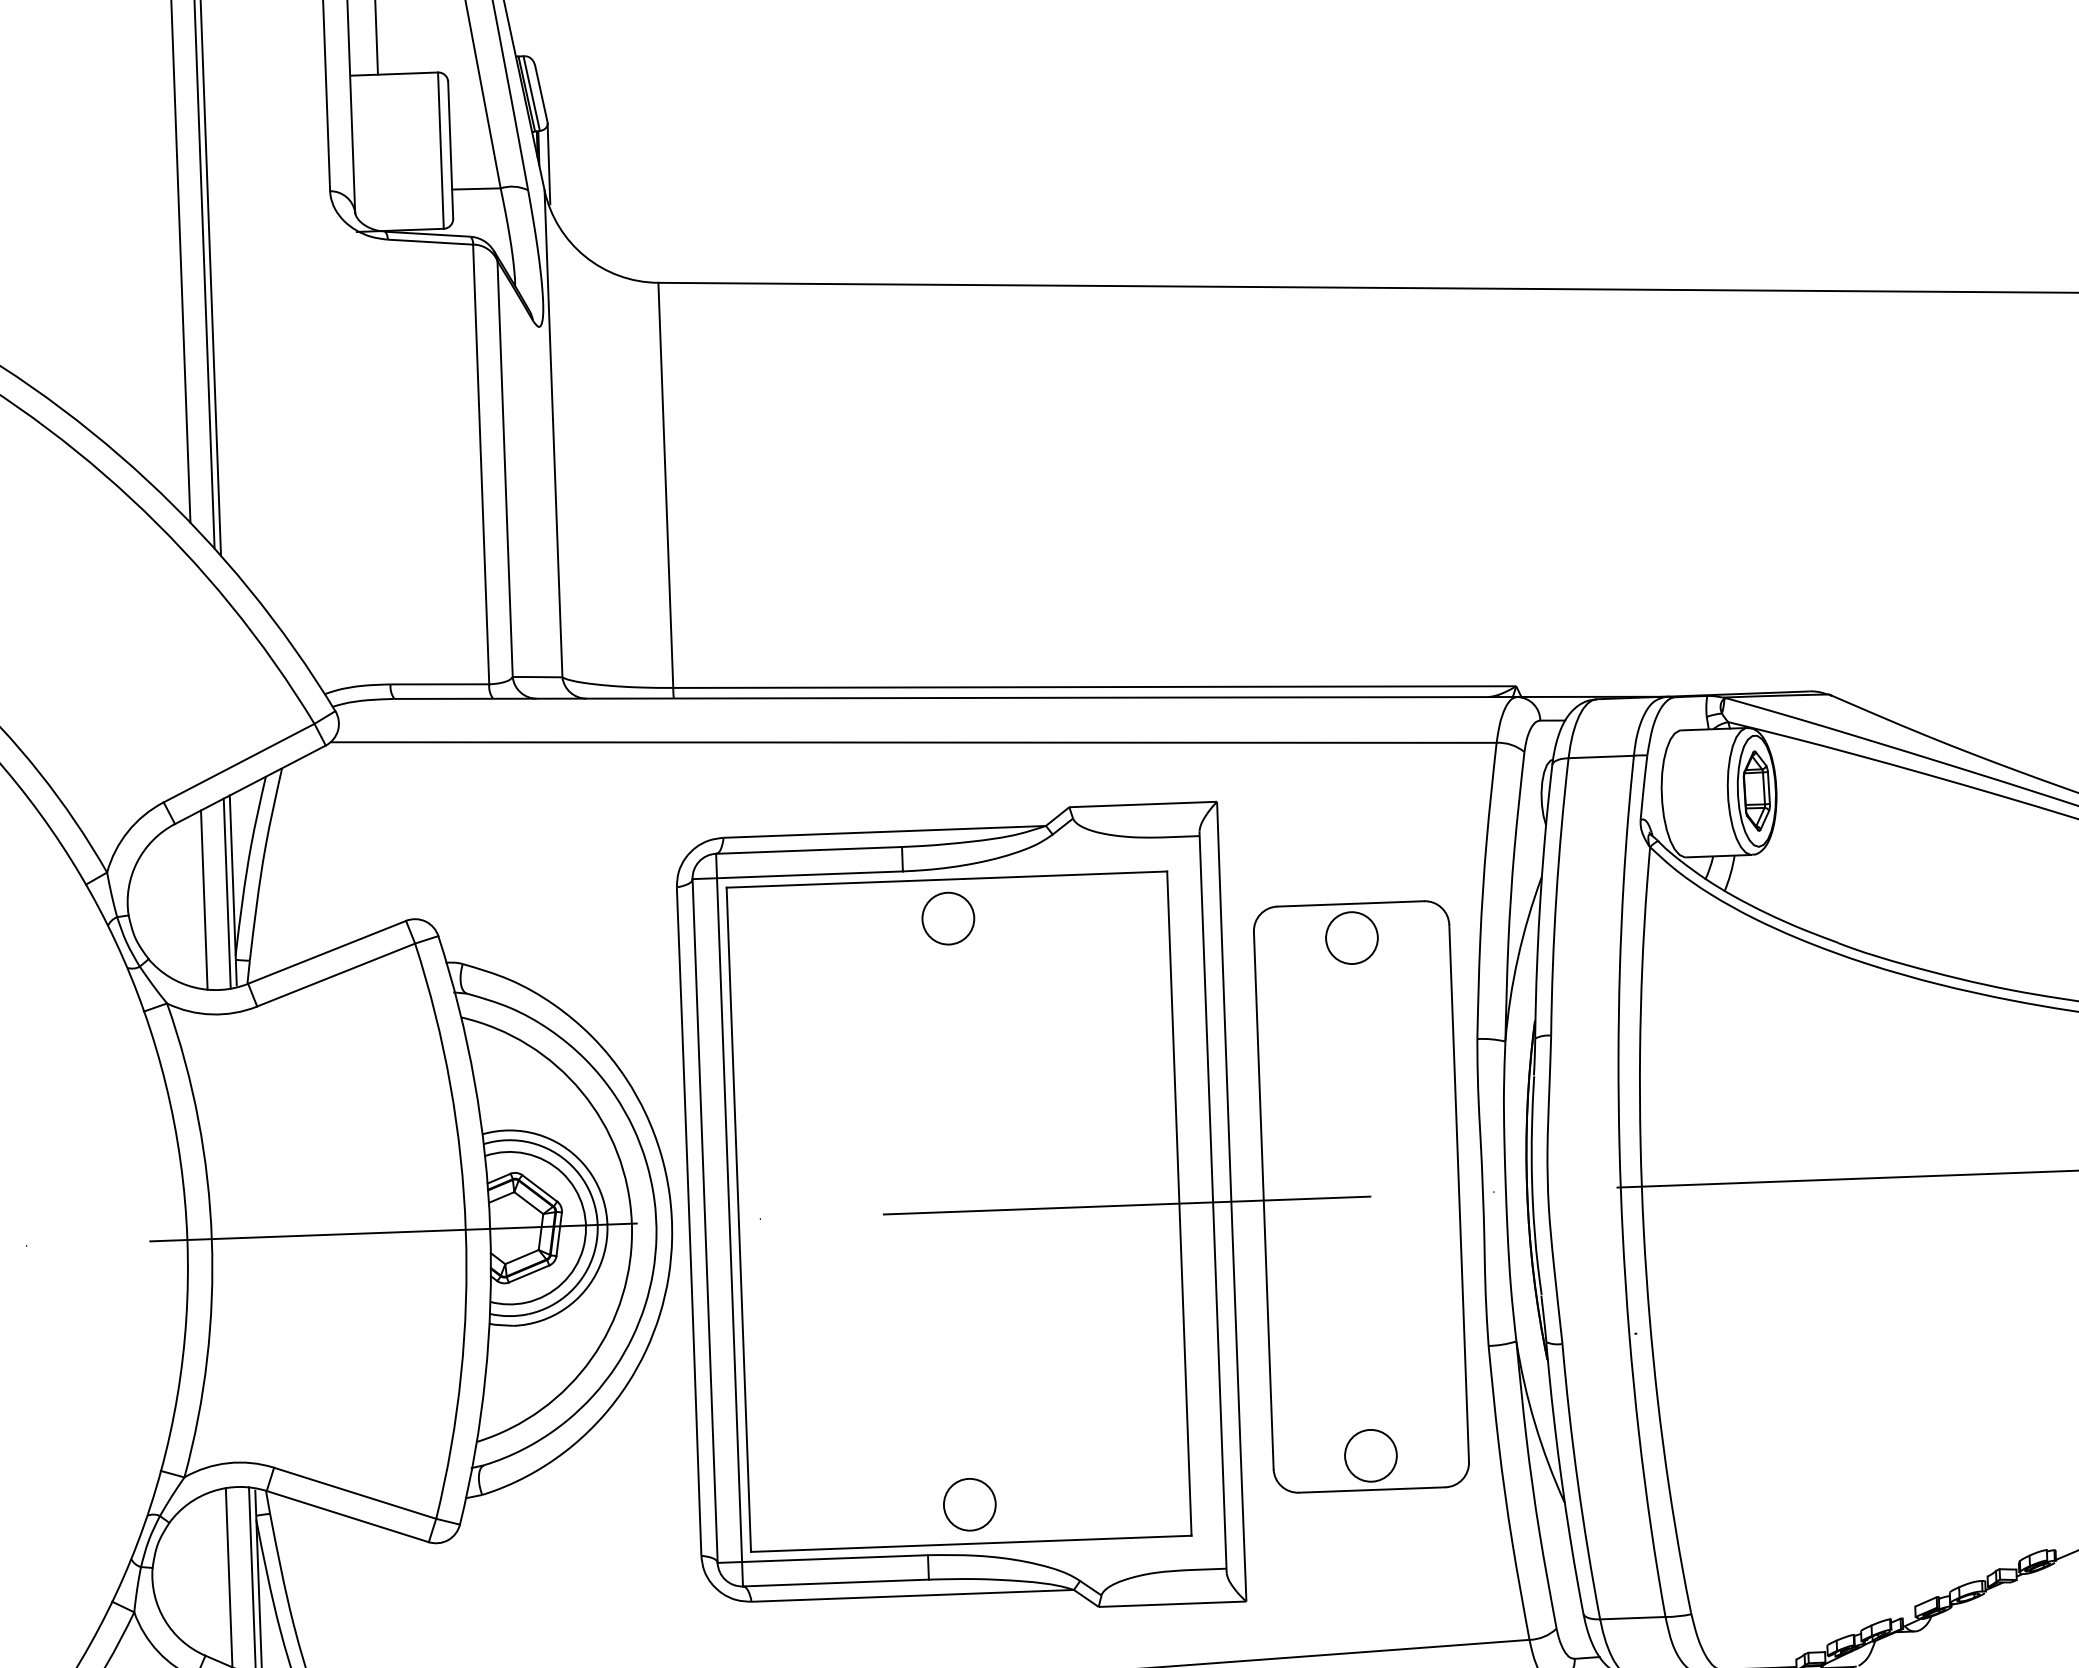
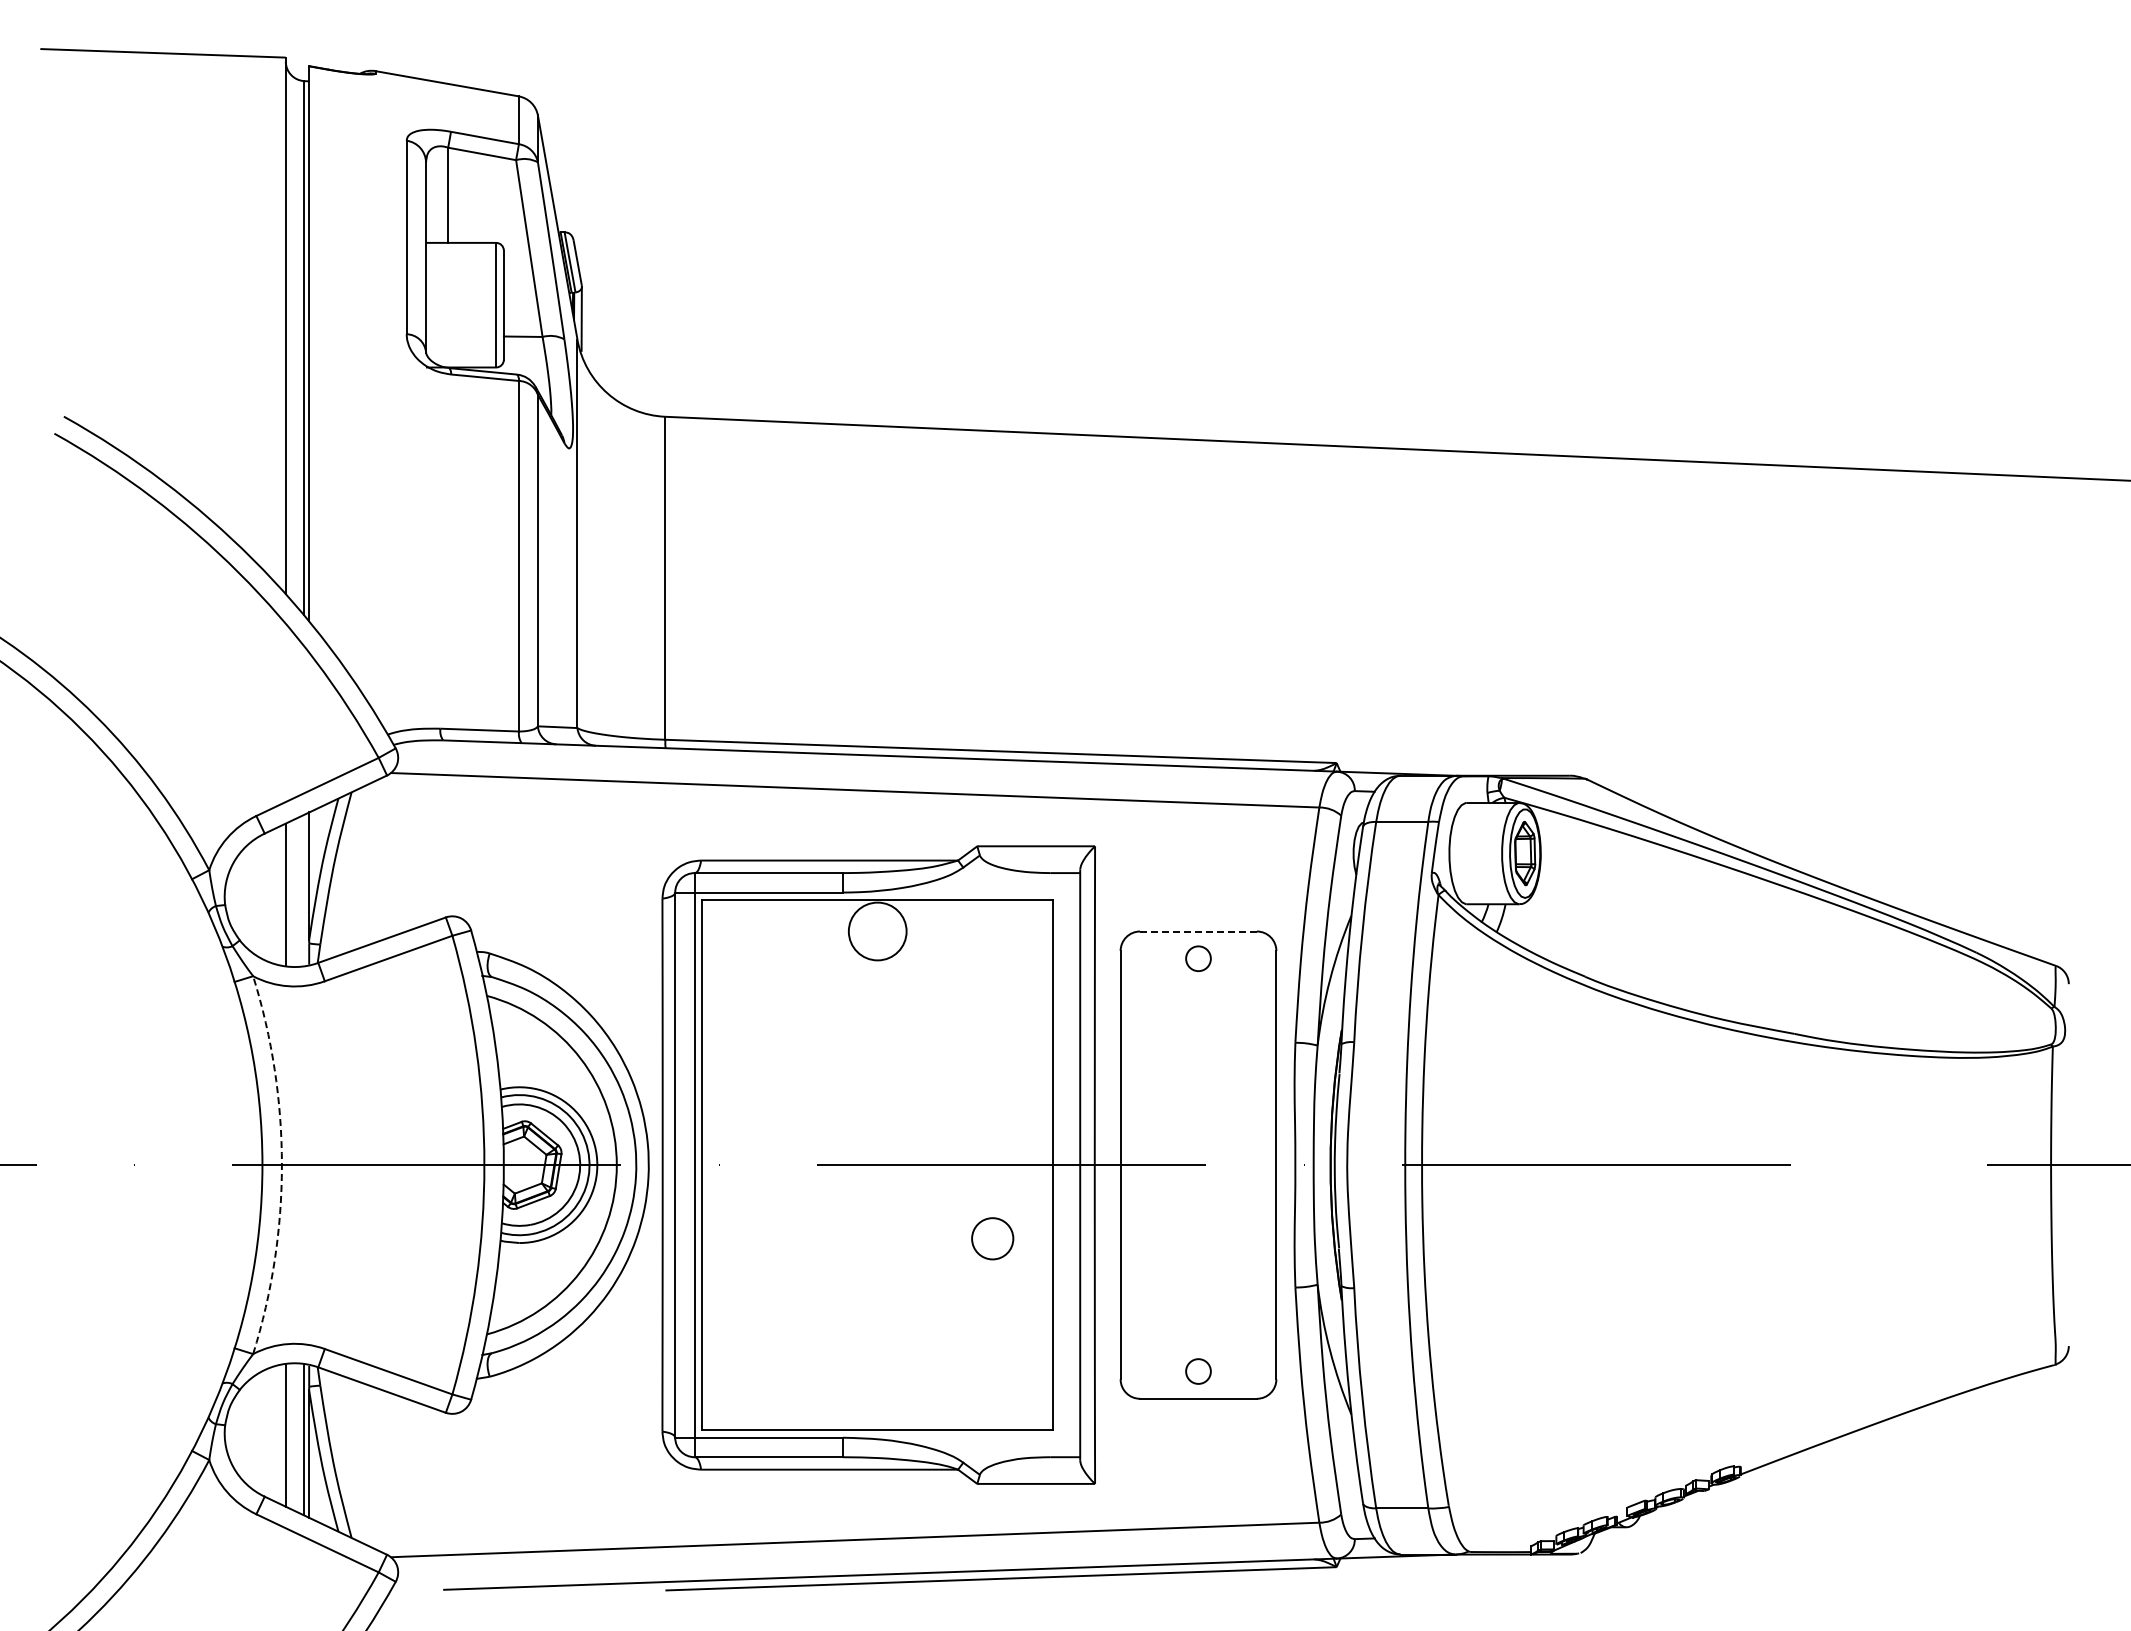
line: (227, 893) -> (304, 890), removed
line: (1350, 903) -> (1198, 931), solid -> dashed
circle: (948, 918) -> (877, 931), size x1.4
circle: (1351, 937) -> (1198, 958), size x0.6
arc: (211, 1239) -> (281, 1165), solid -> dashed
circle: (1370, 1455) -> (1198, 1371), size x0.6
circle: (969, 1504) -> (992, 1238), moved

